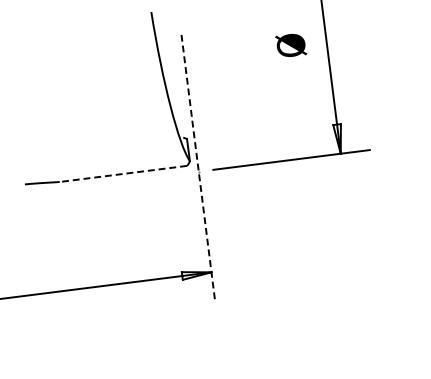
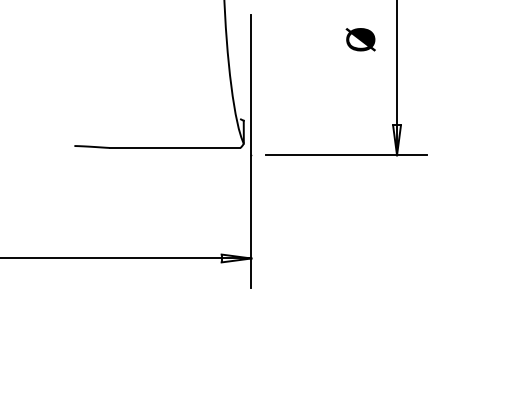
line: (198, 167) -> (251, 151), dashed -> solid
line: (122, 173) -> (174, 147), dashed -> solid

